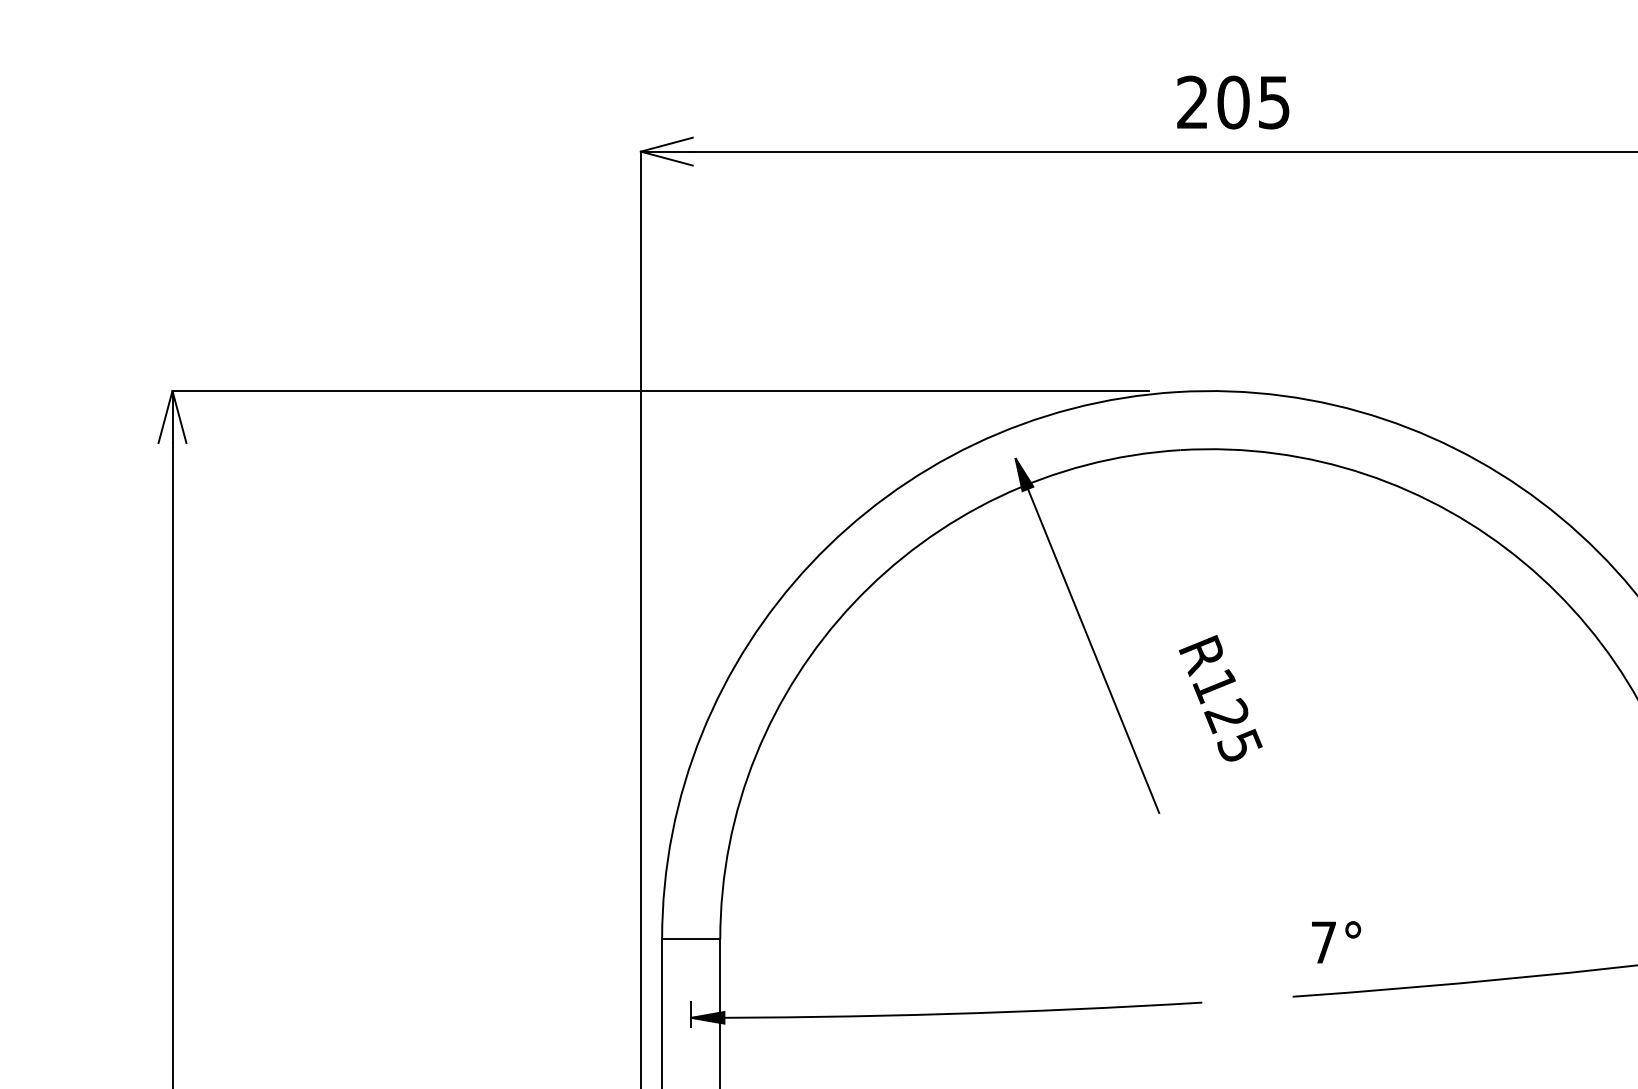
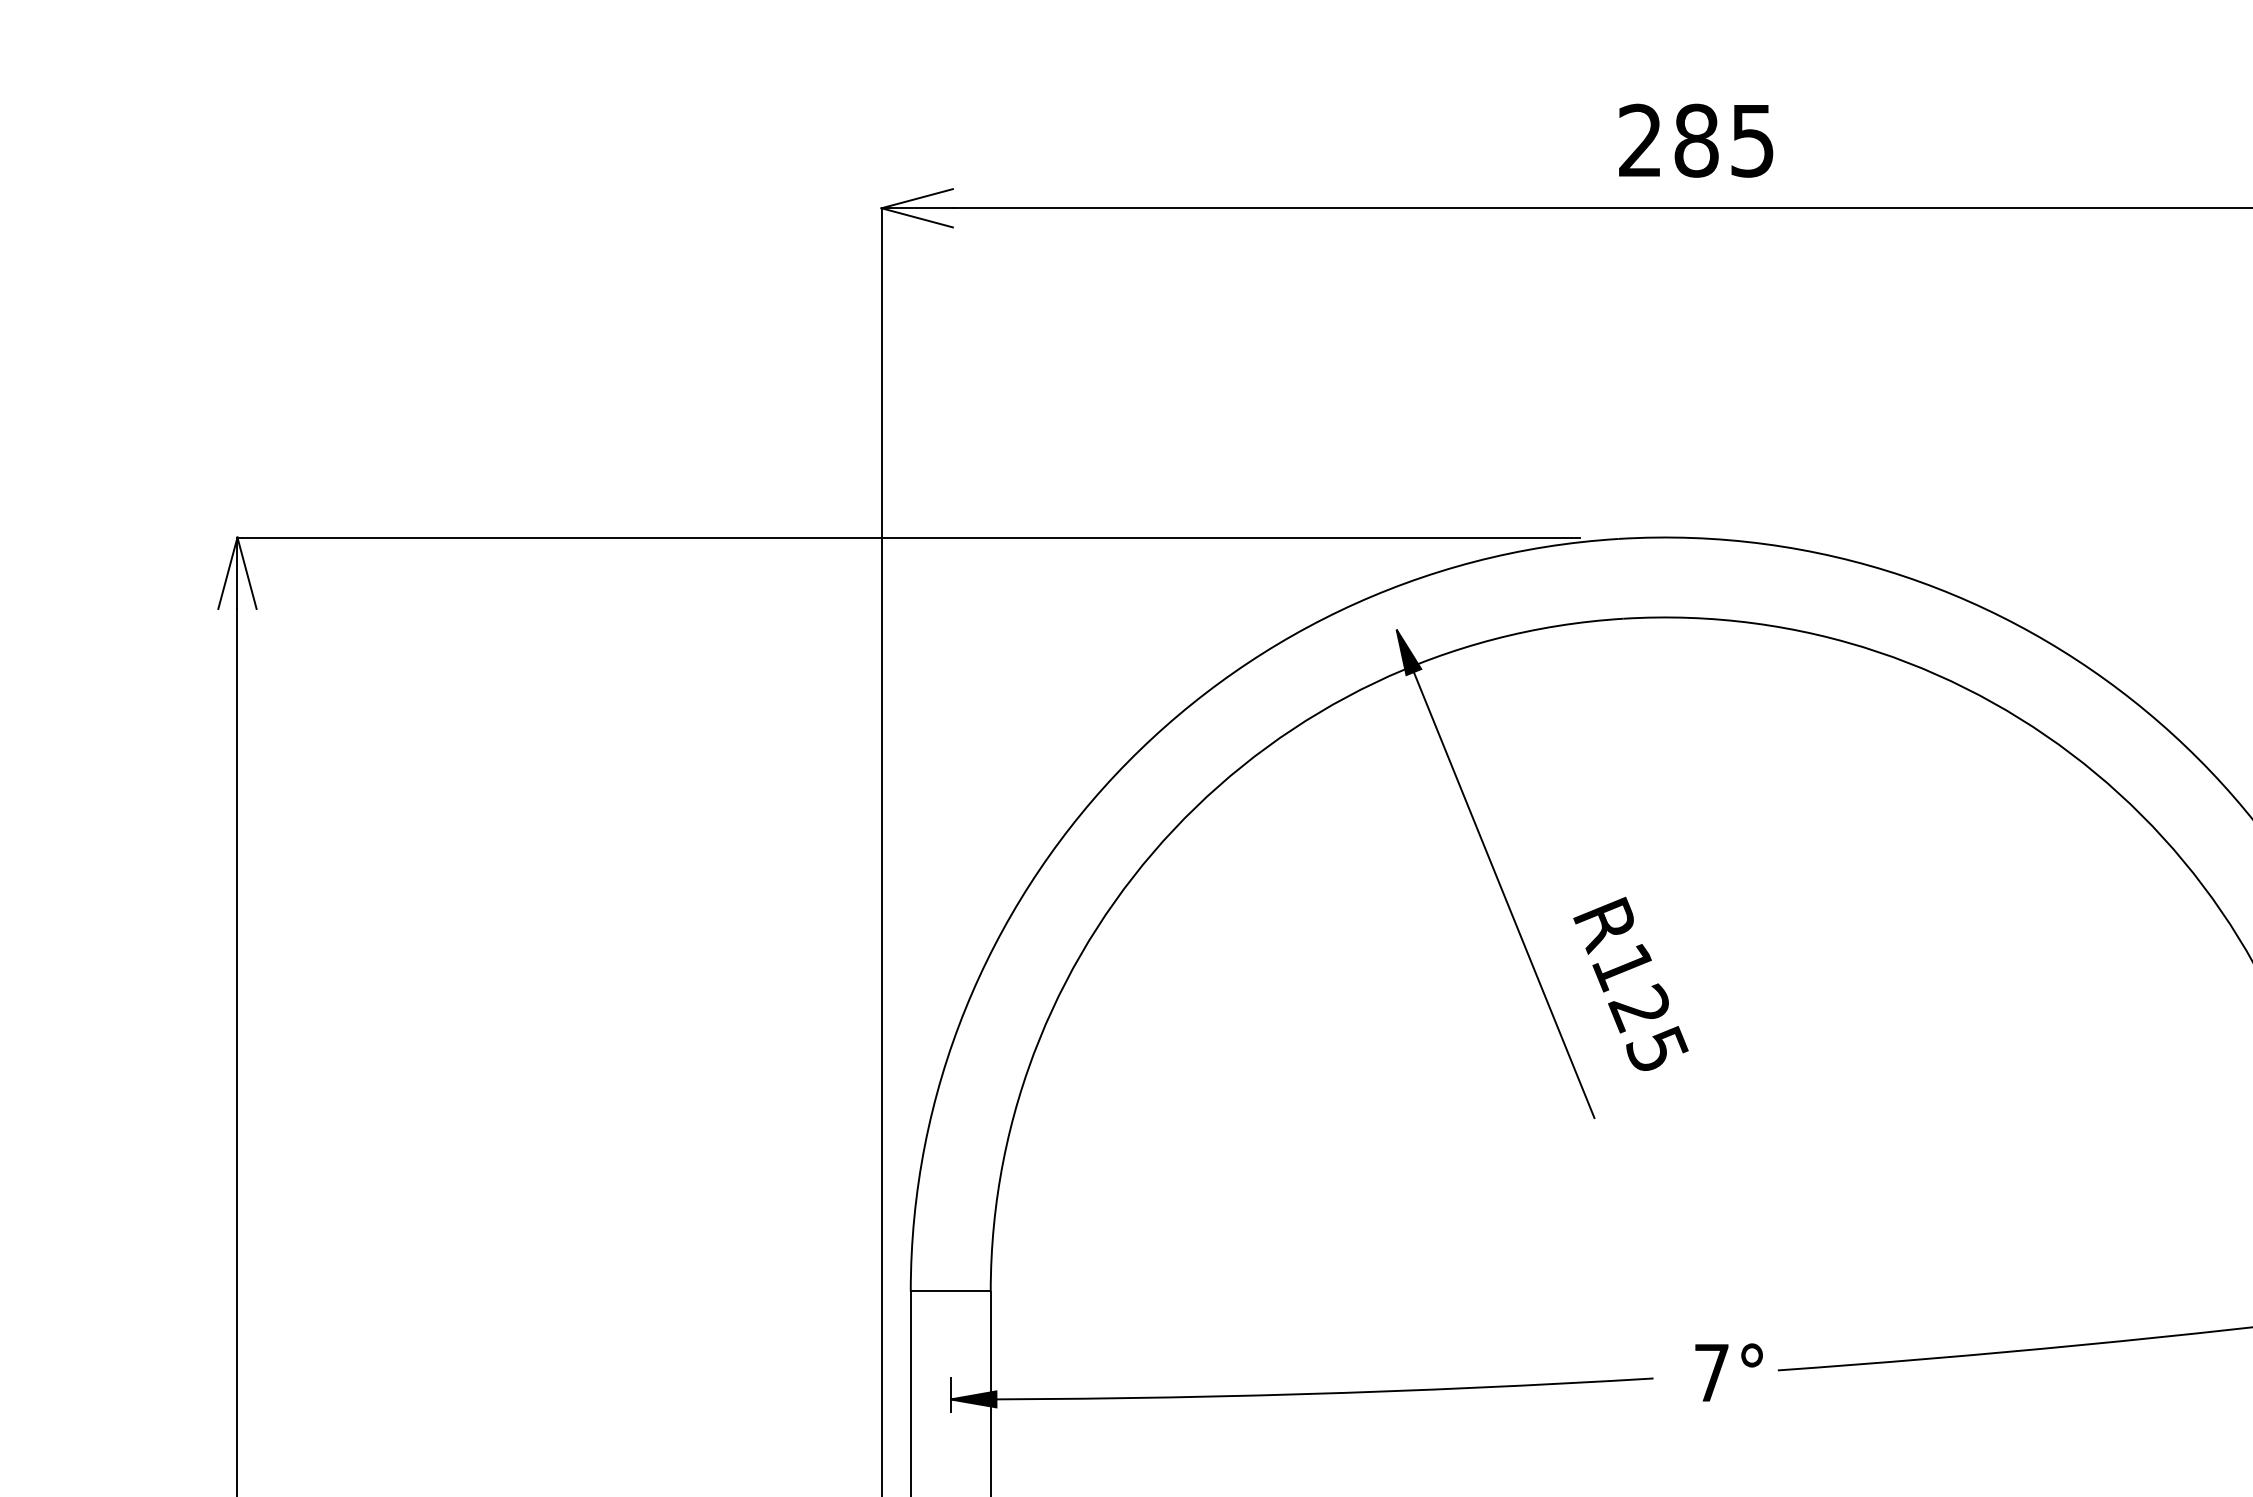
text: (1233, 102) -> (1696, 140), 205 -> 285
text: (1220, 697) -> (1630, 983), moved
text: (1336, 942) -> (1728, 1372), moved

